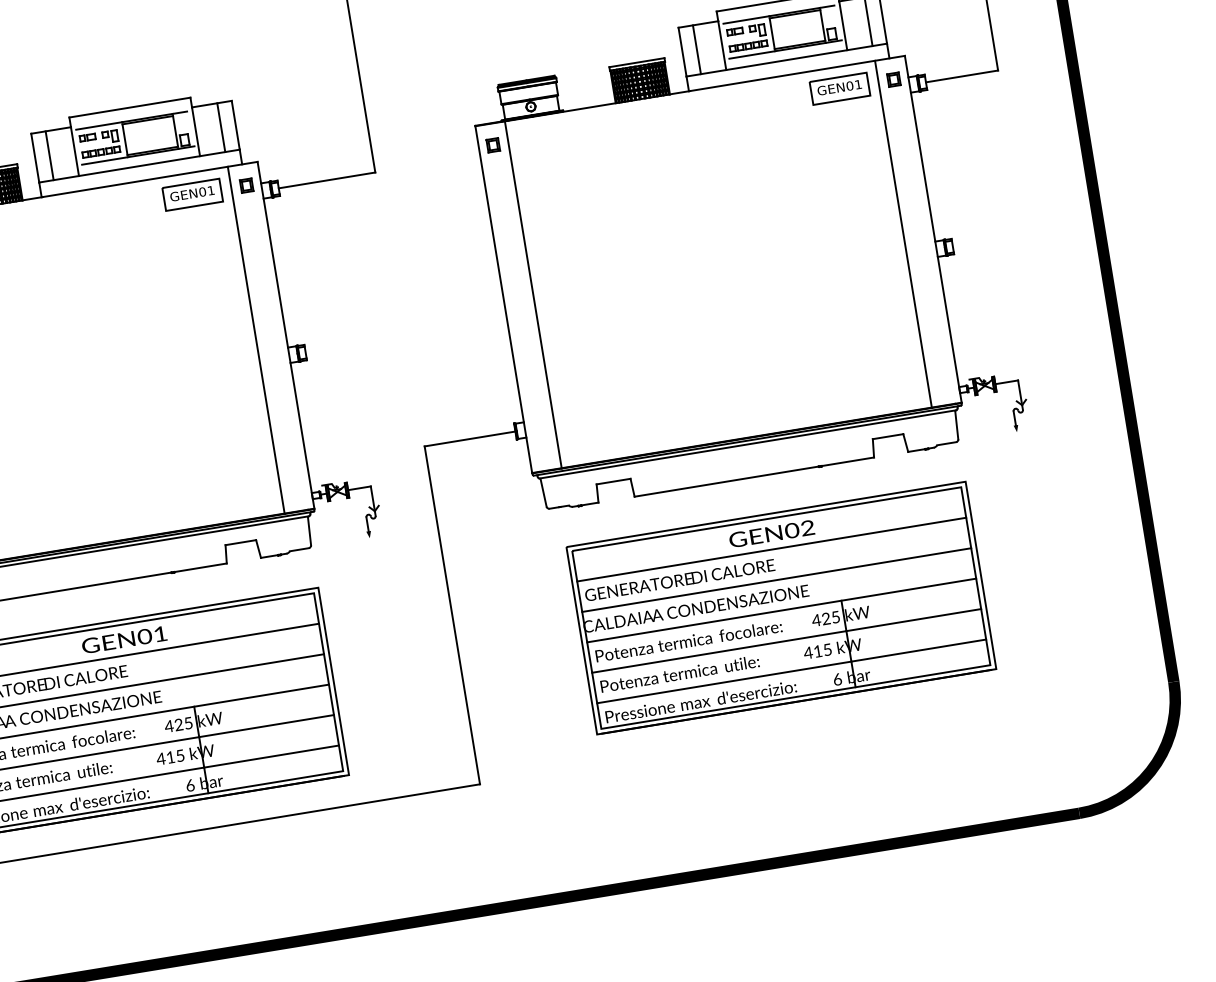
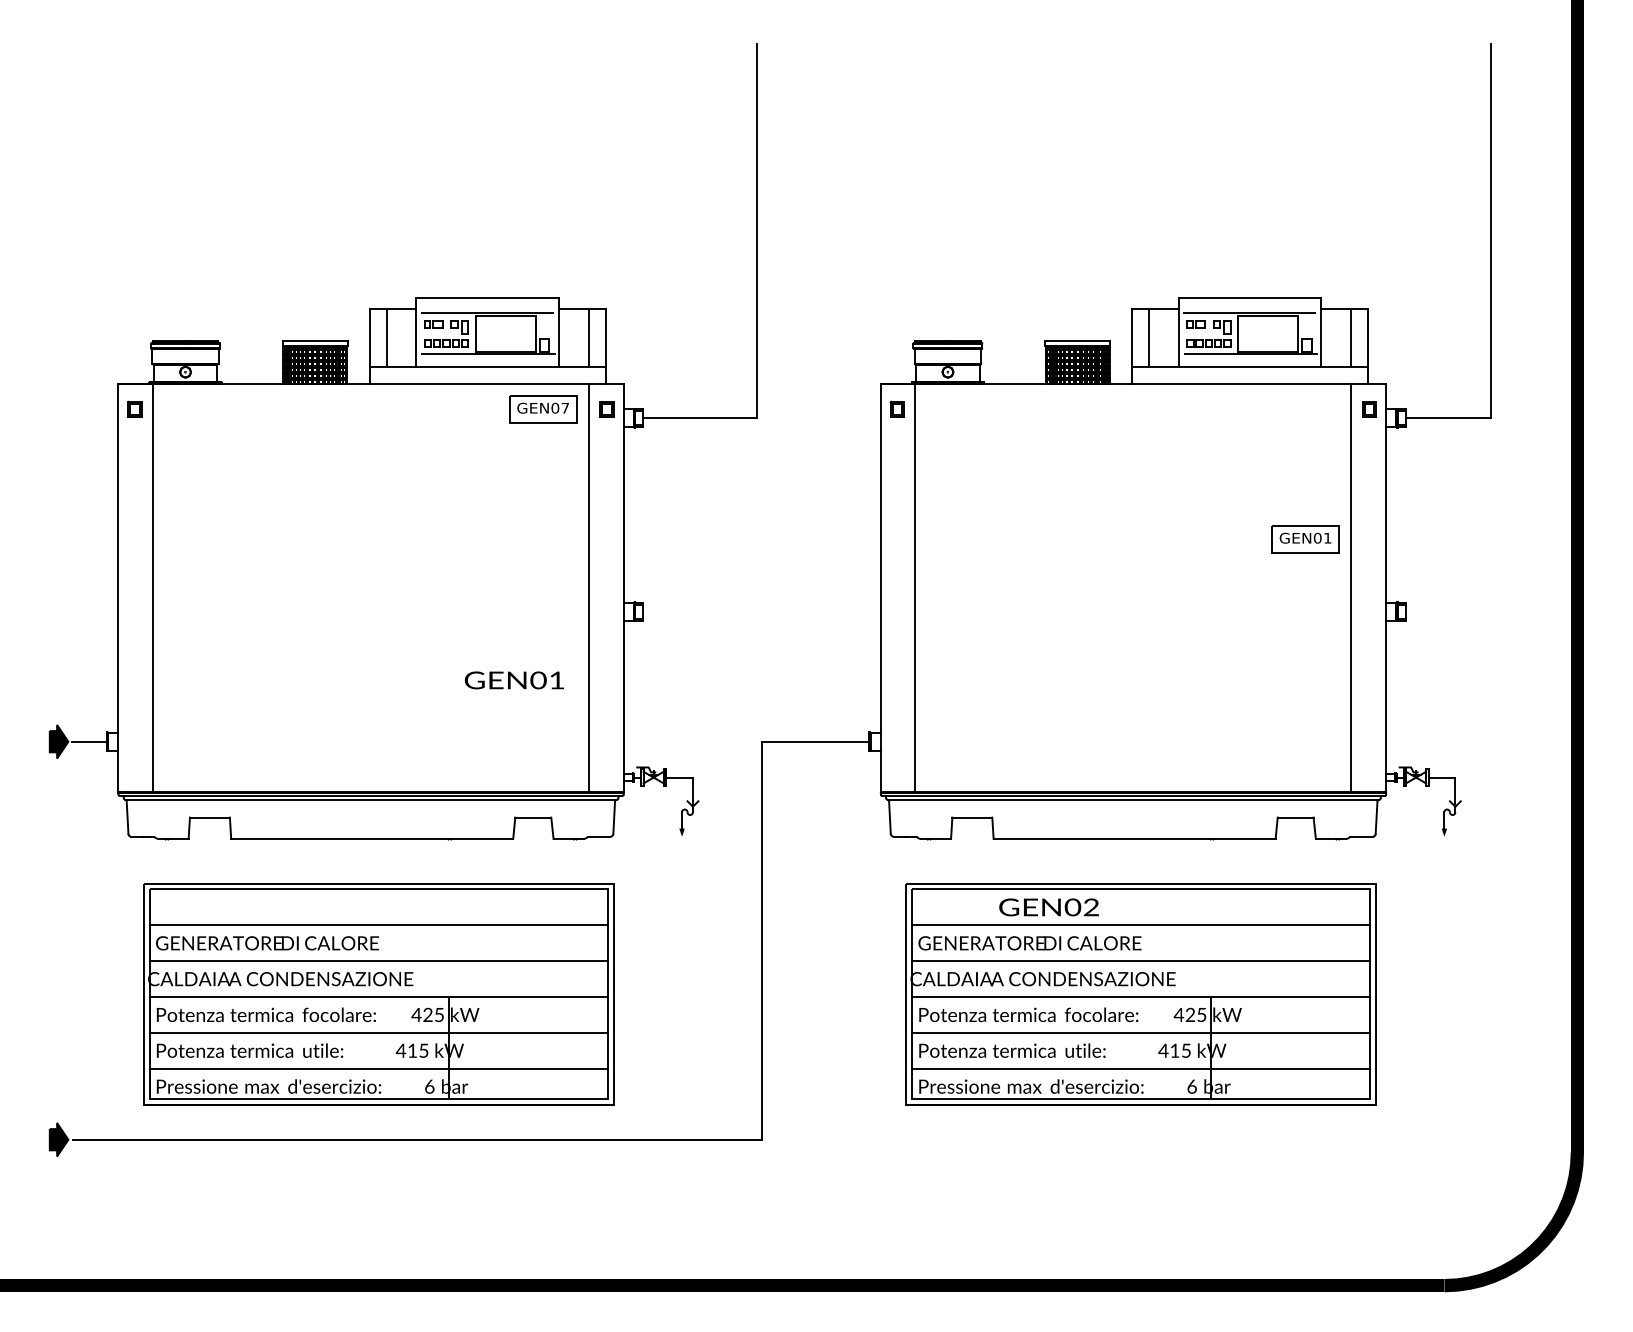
part: (839, 88) -> (1305, 539), moved
text: (210, 190) -> (564, 408), GEN01 -> GEN07
text: (771, 534) -> (1048, 907), moved
text: (123, 640) -> (513, 680), moved

